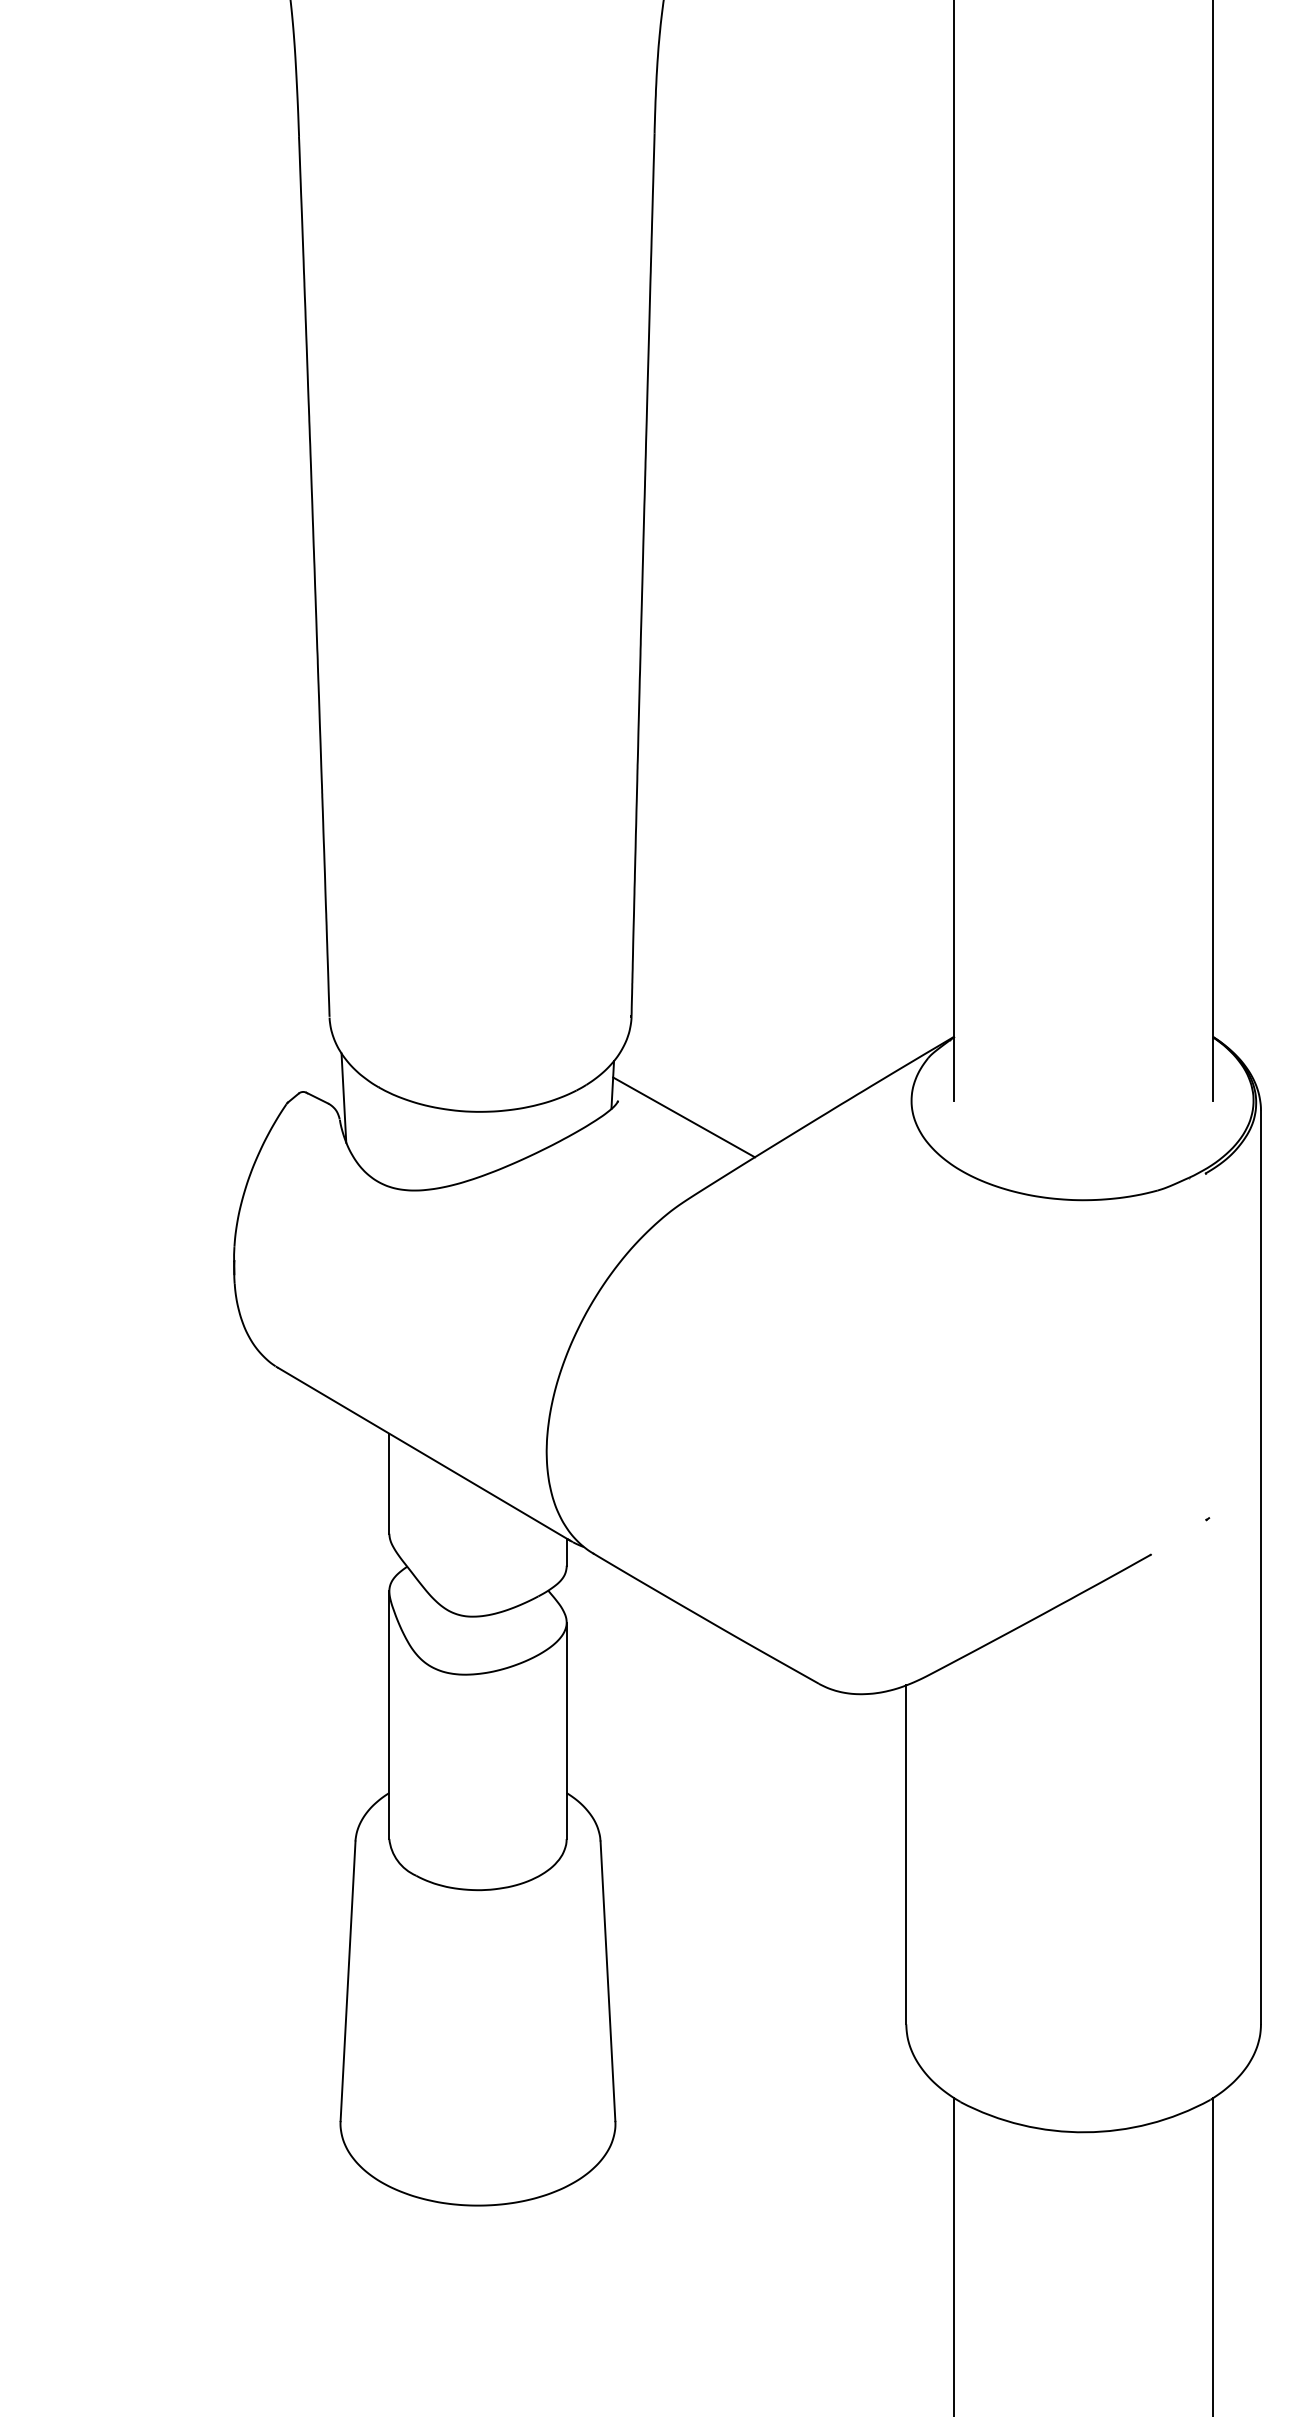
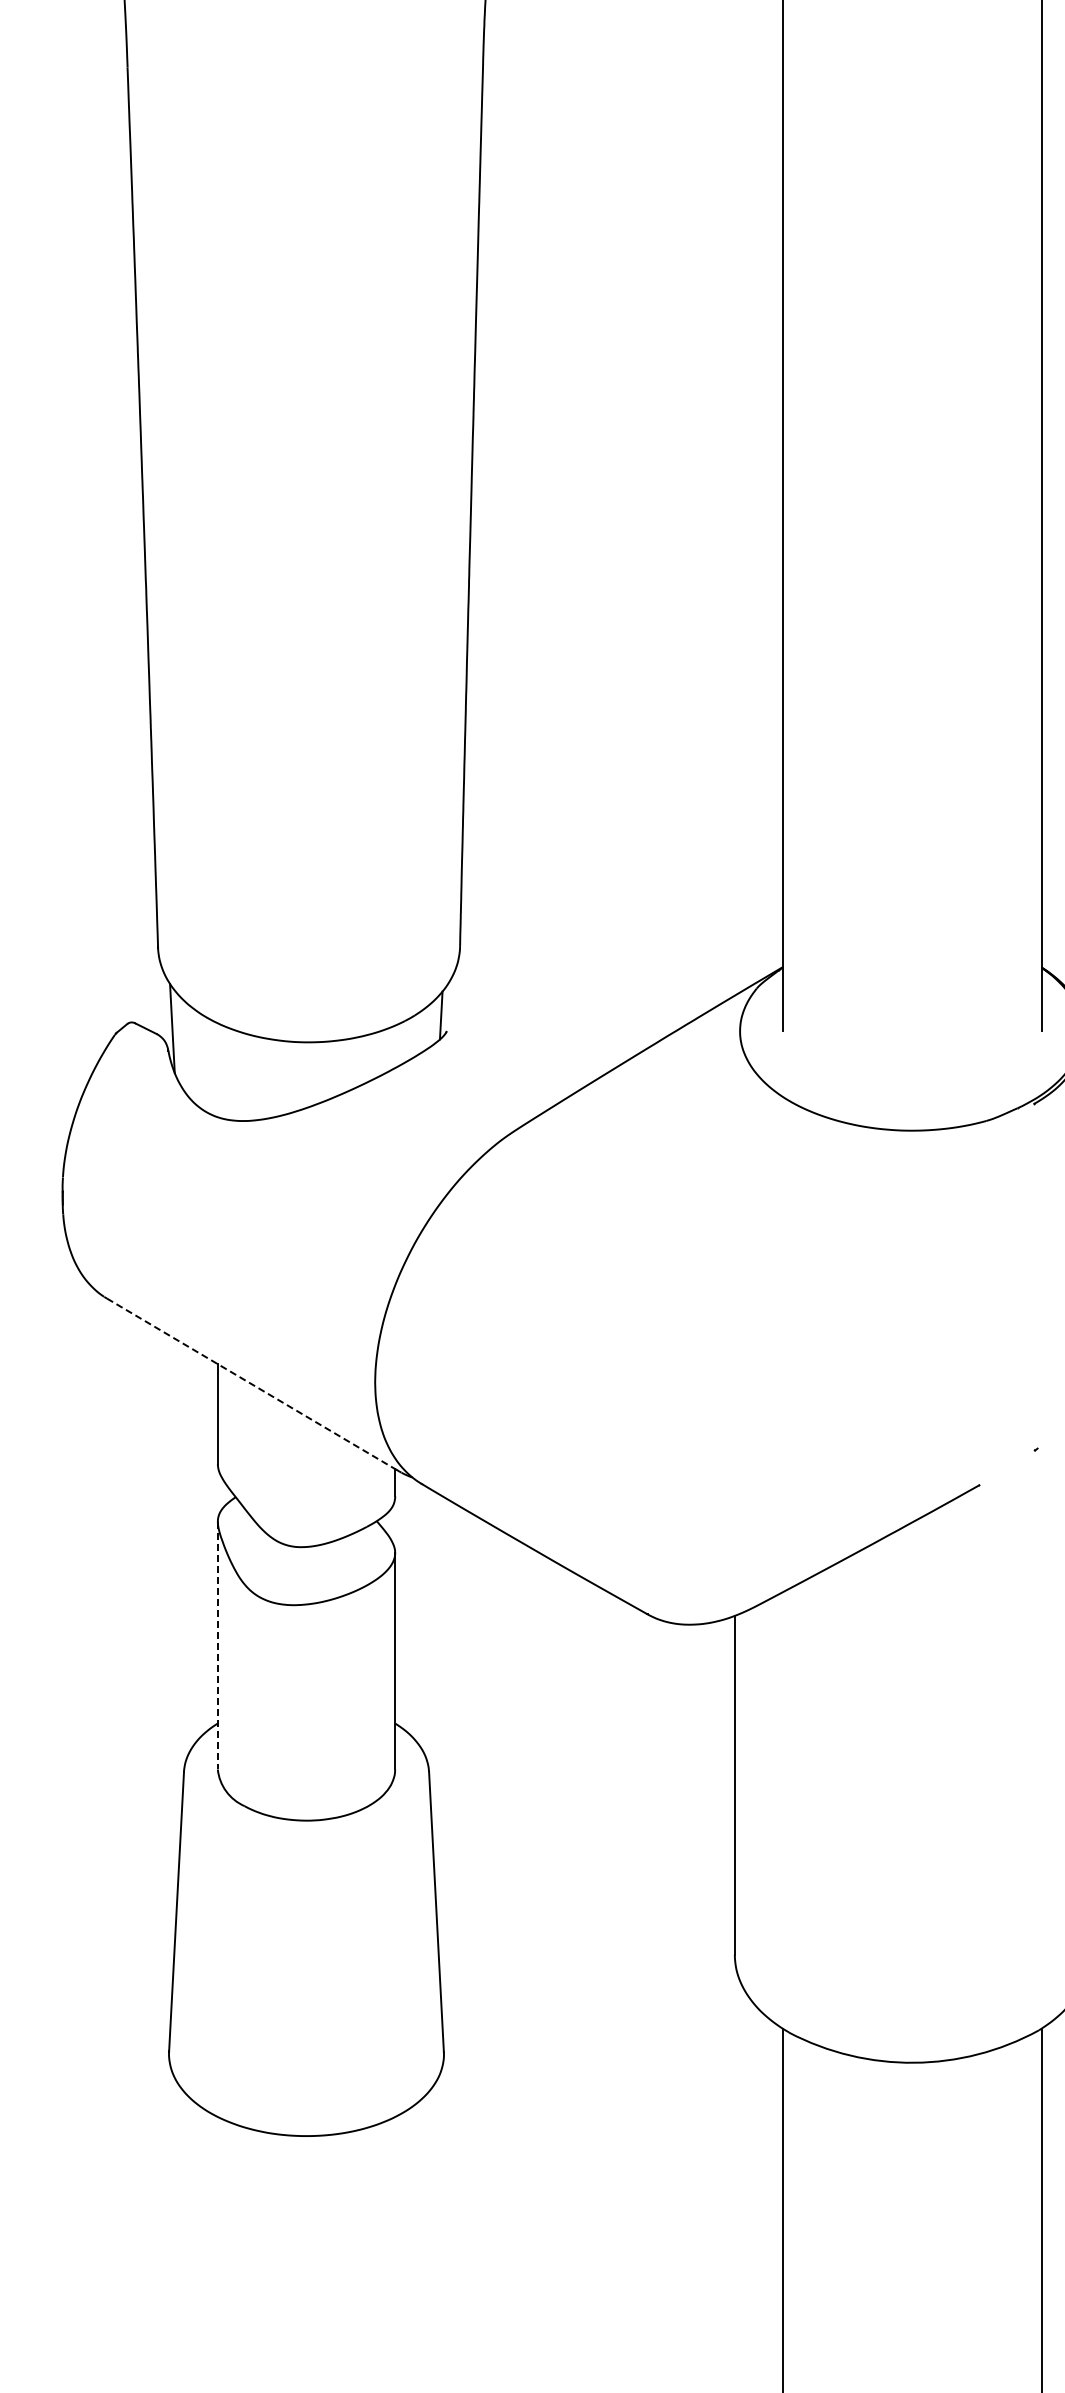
line: (683, 1117) -> (512, 1047), removed
line: (424, 1454) -> (253, 1384), solid -> dashed
line: (389, 1715) -> (218, 1645), solid -> dashed

